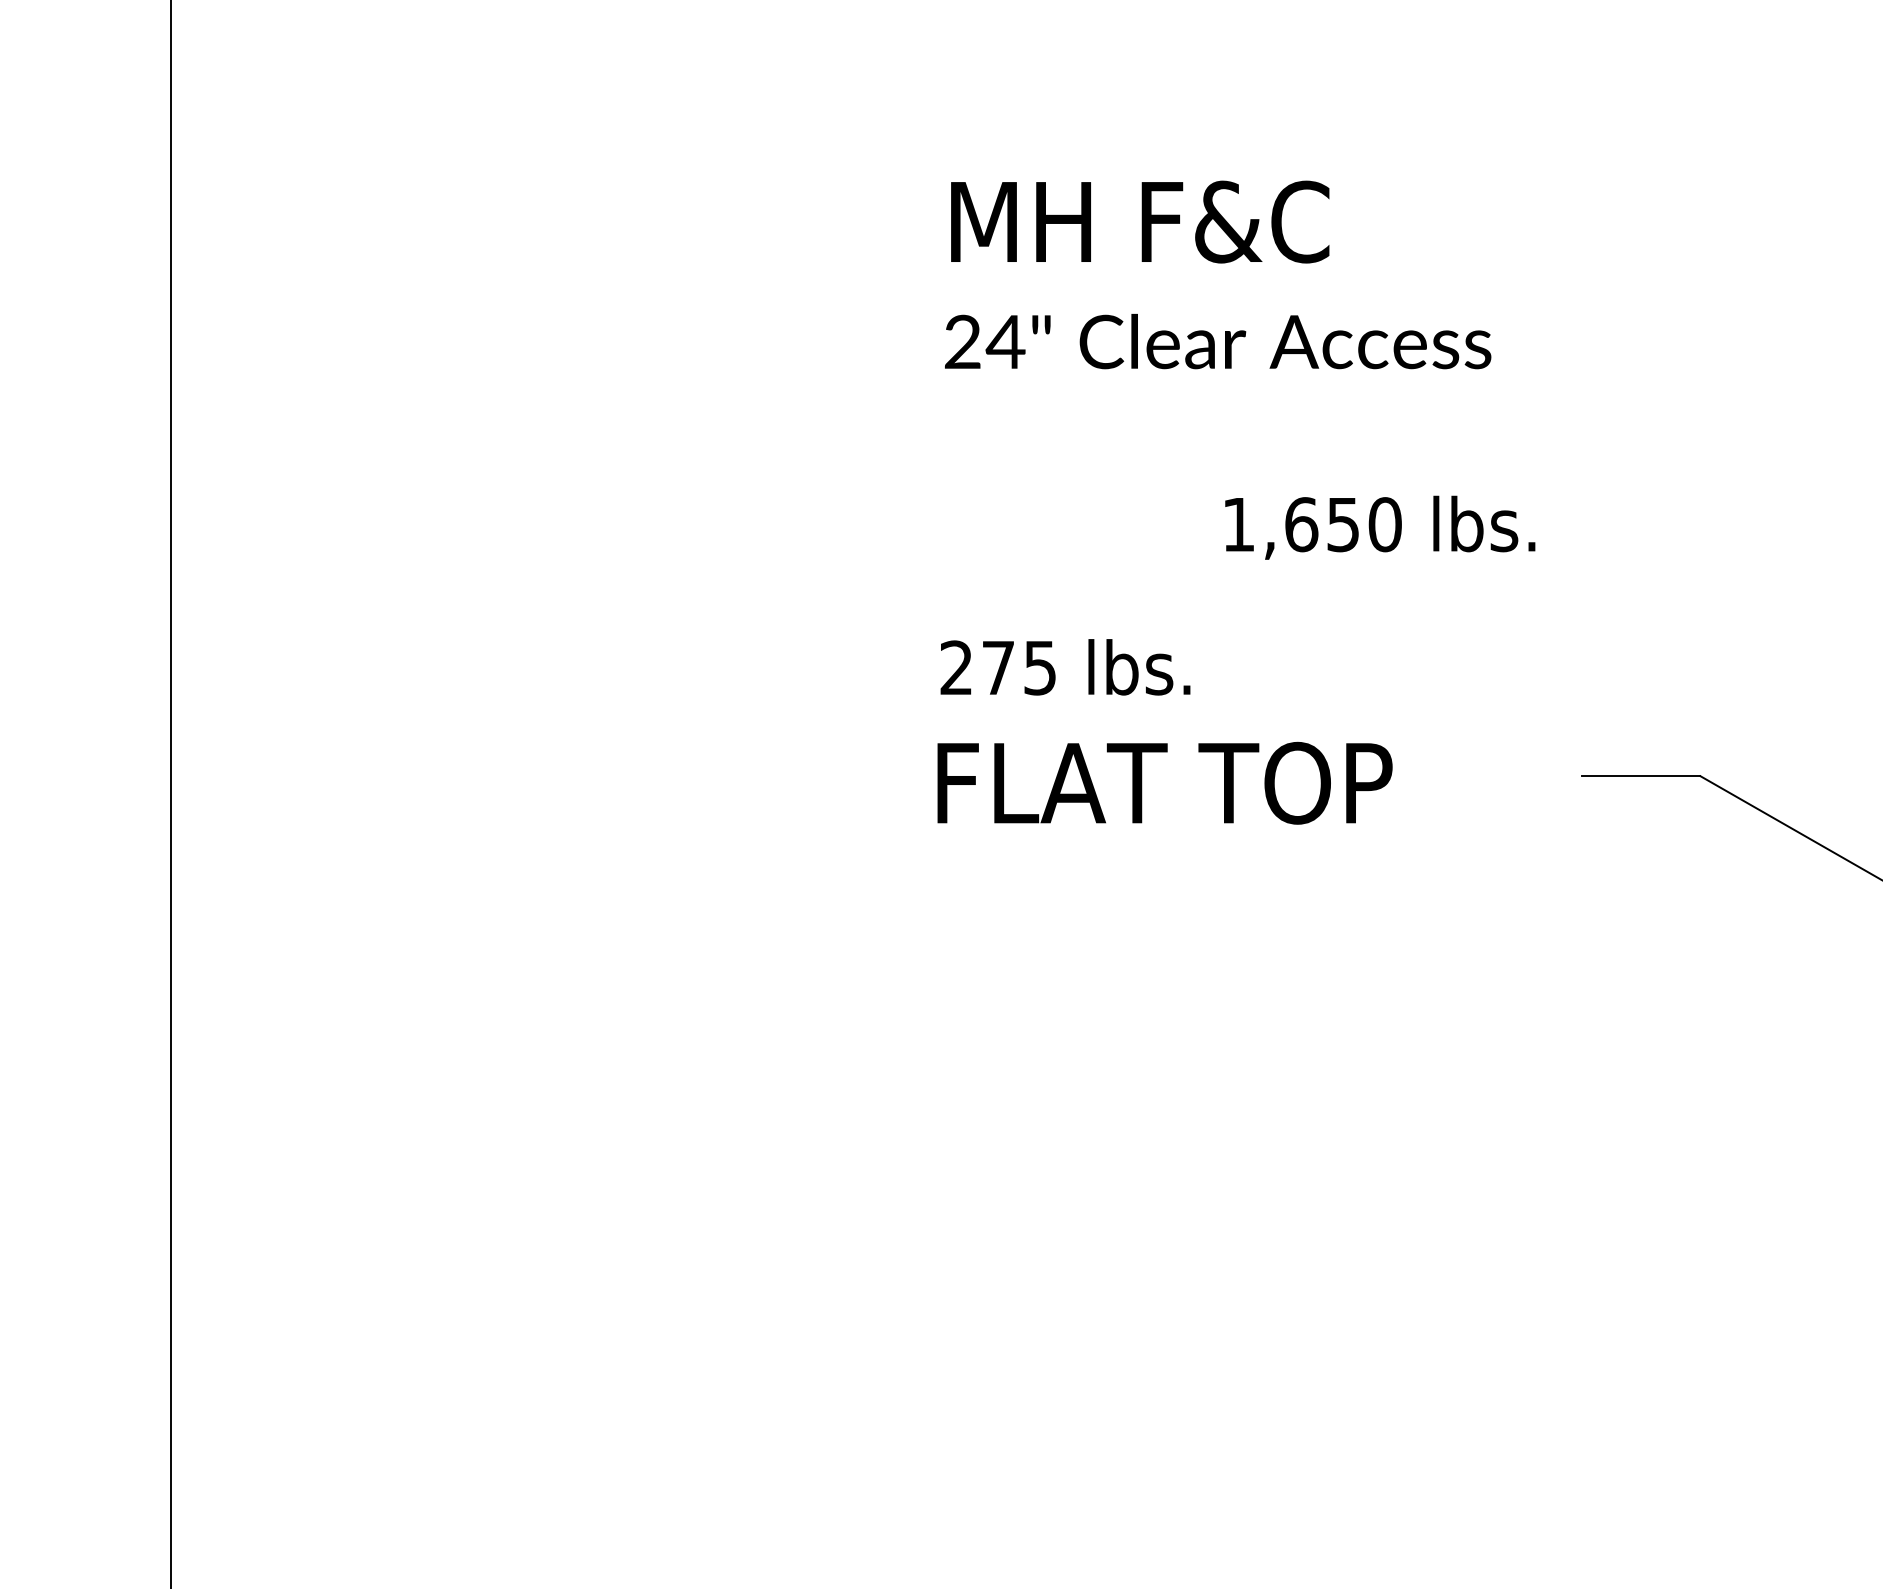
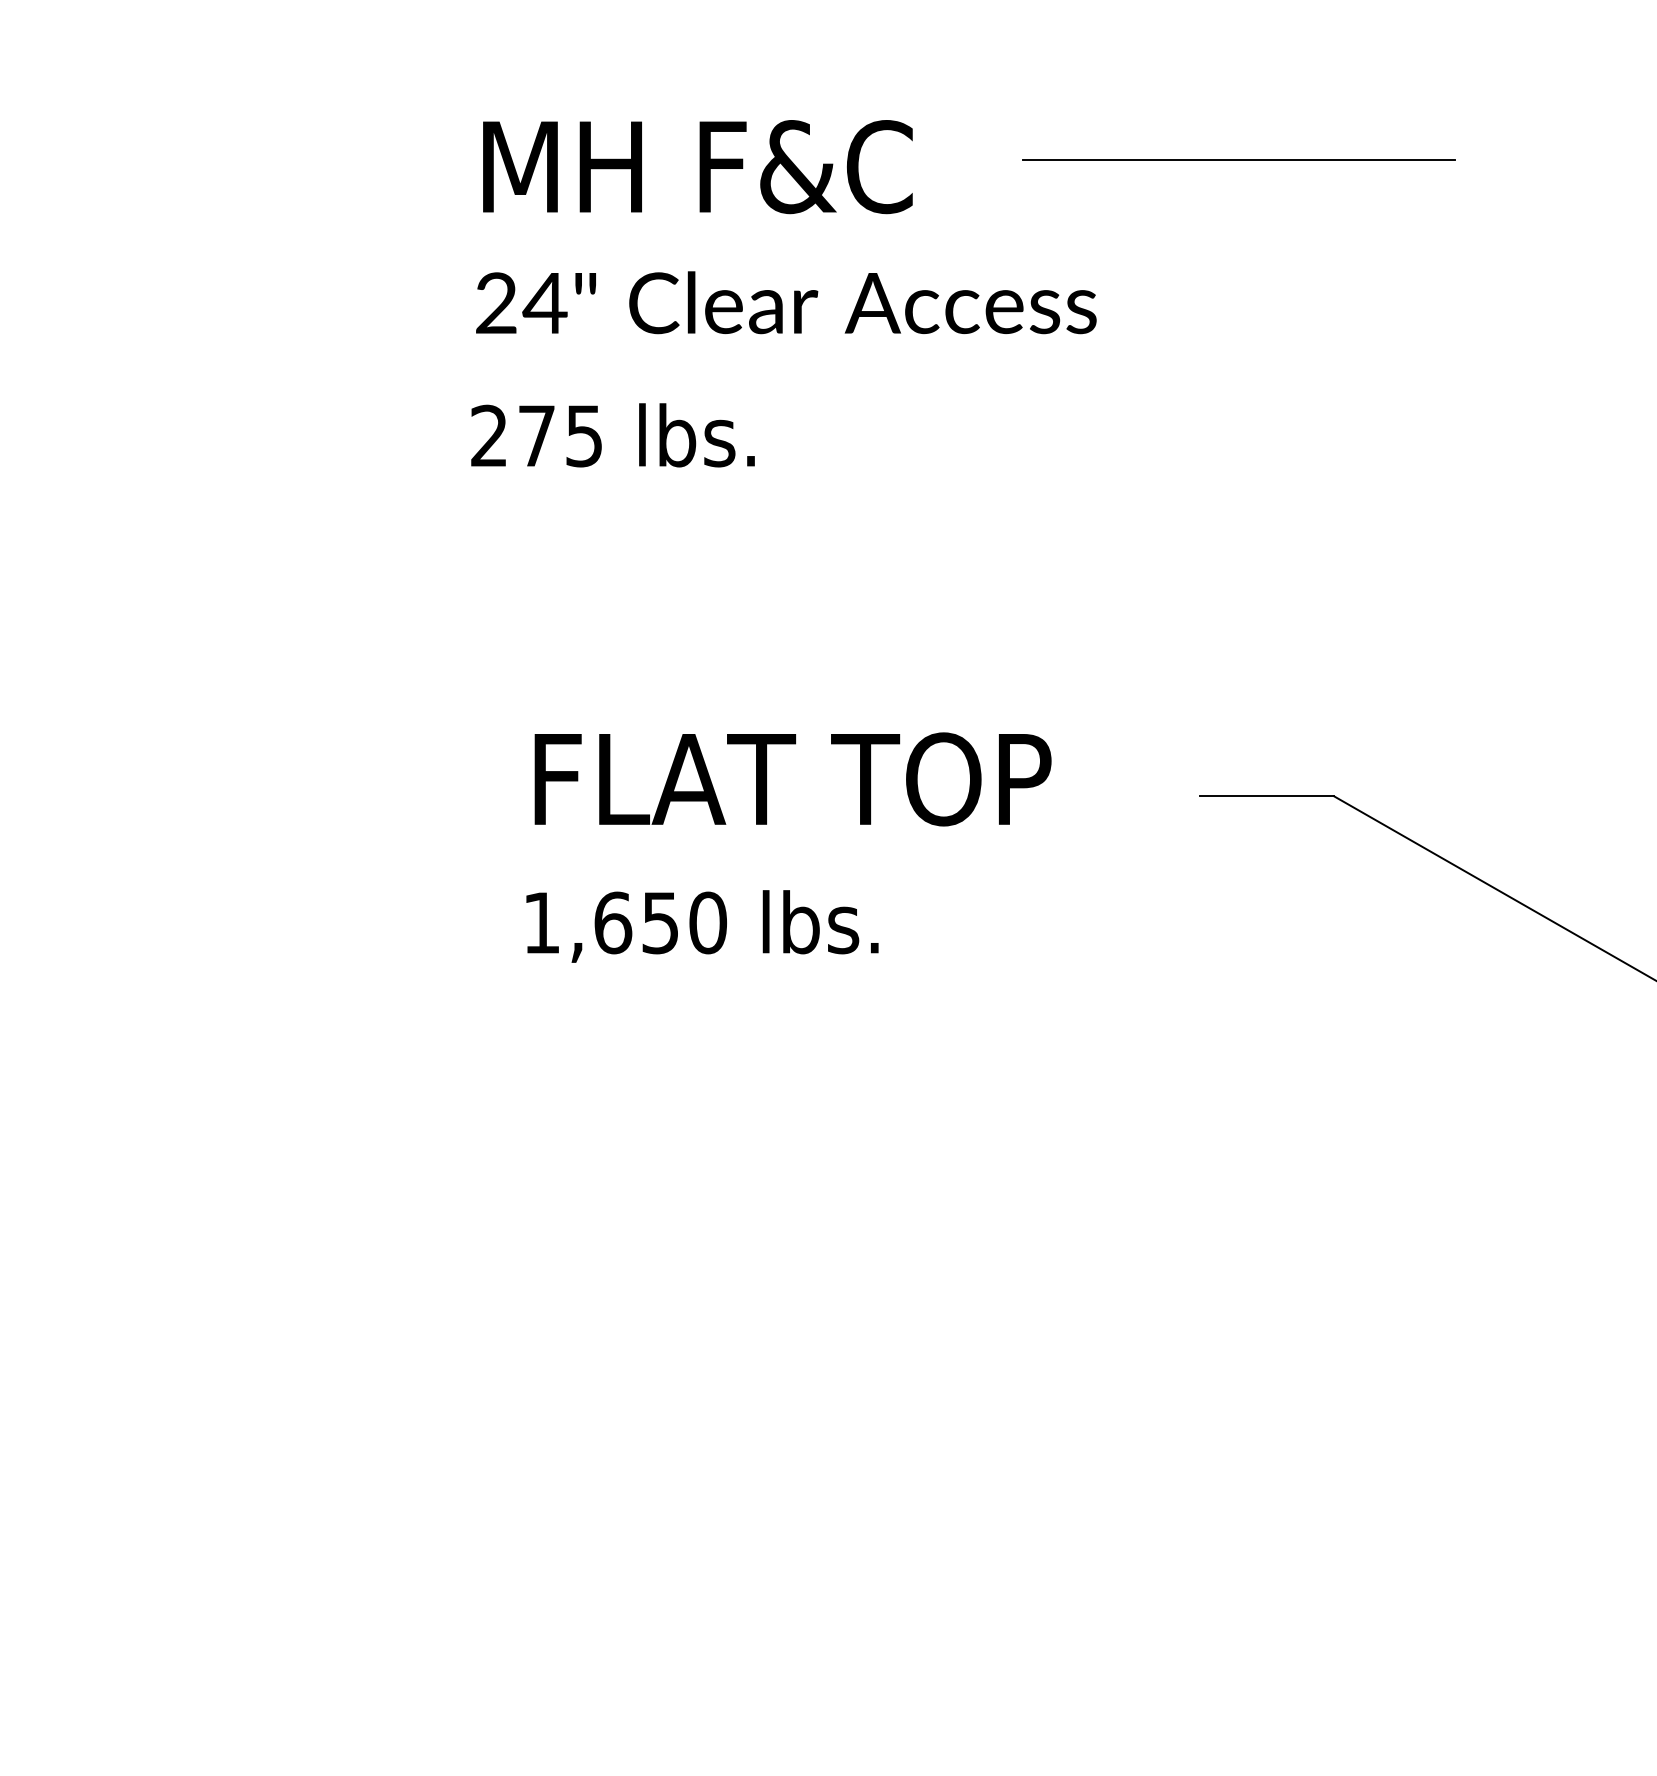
line: (1616, 215) -> (1238, 159), added
text: (1380, 527) -> (702, 926), moved
text: (1065, 667) -> (613, 435), moved
text: (1164, 782) -> (792, 778), moved

